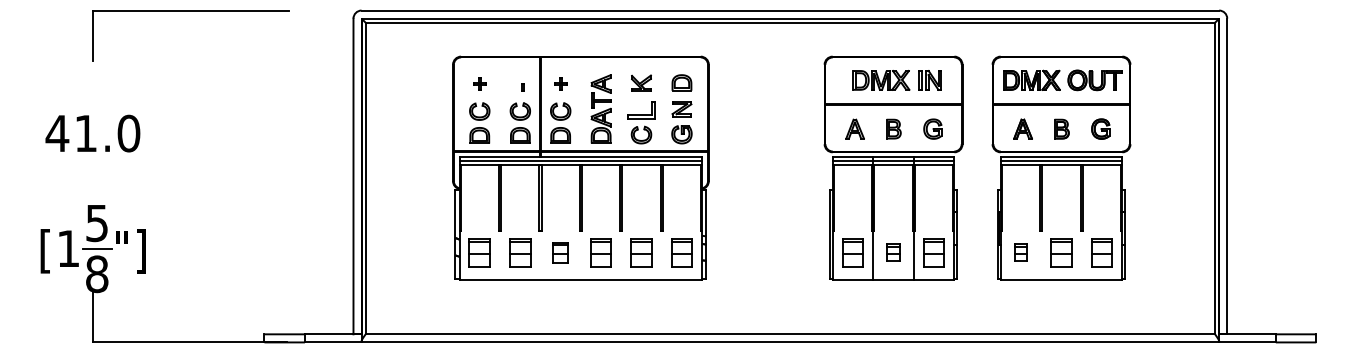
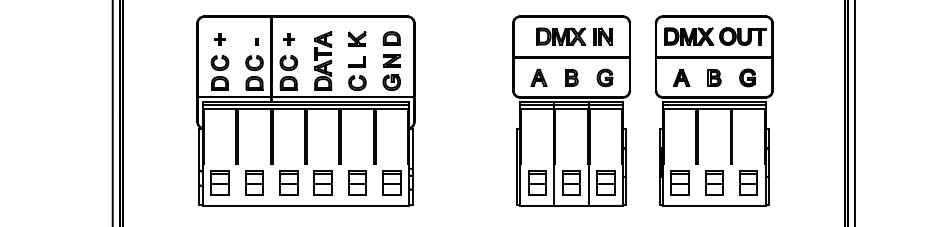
part: (641, 110) -> (357, 62), size x0.71
part: (560, 252) -> (288, 182), size x1.43
part: (893, 252) -> (571, 182), size x1.67
part: (1020, 252) -> (679, 182), size x1.67

